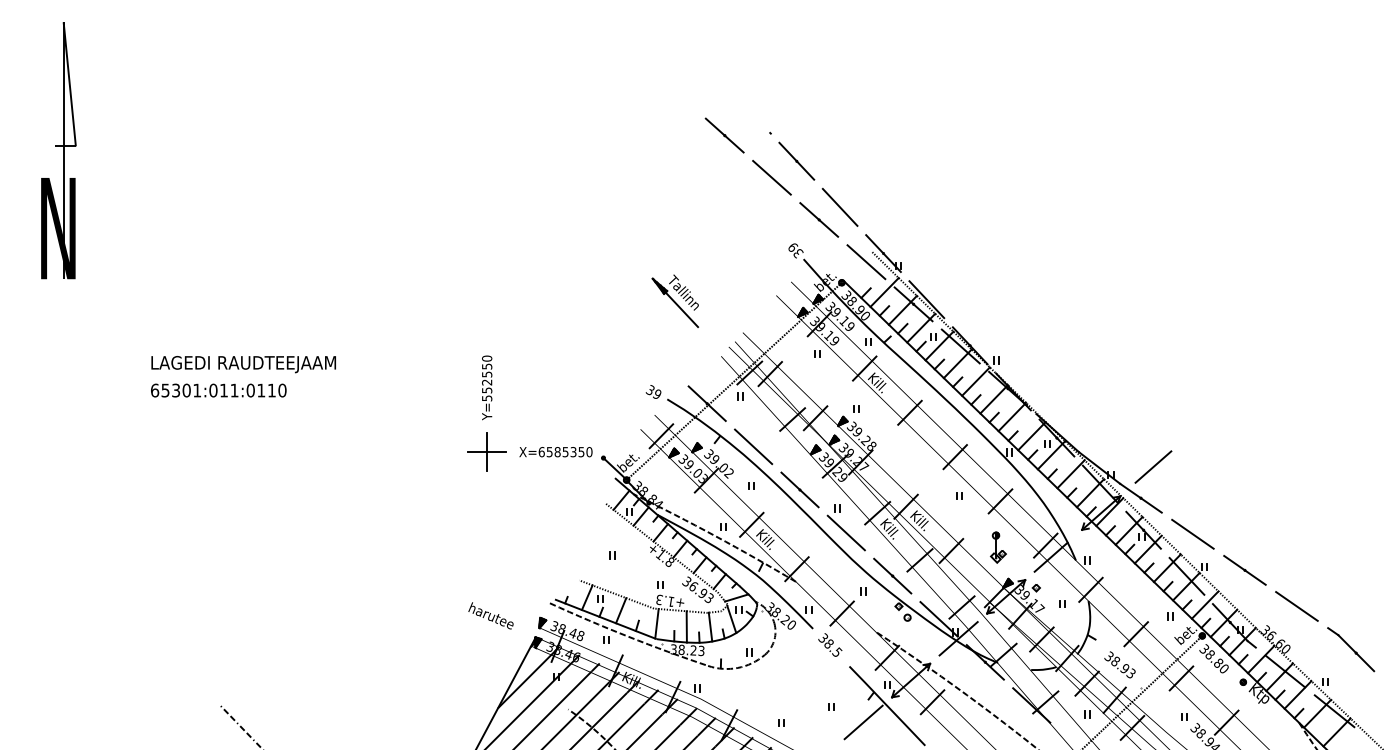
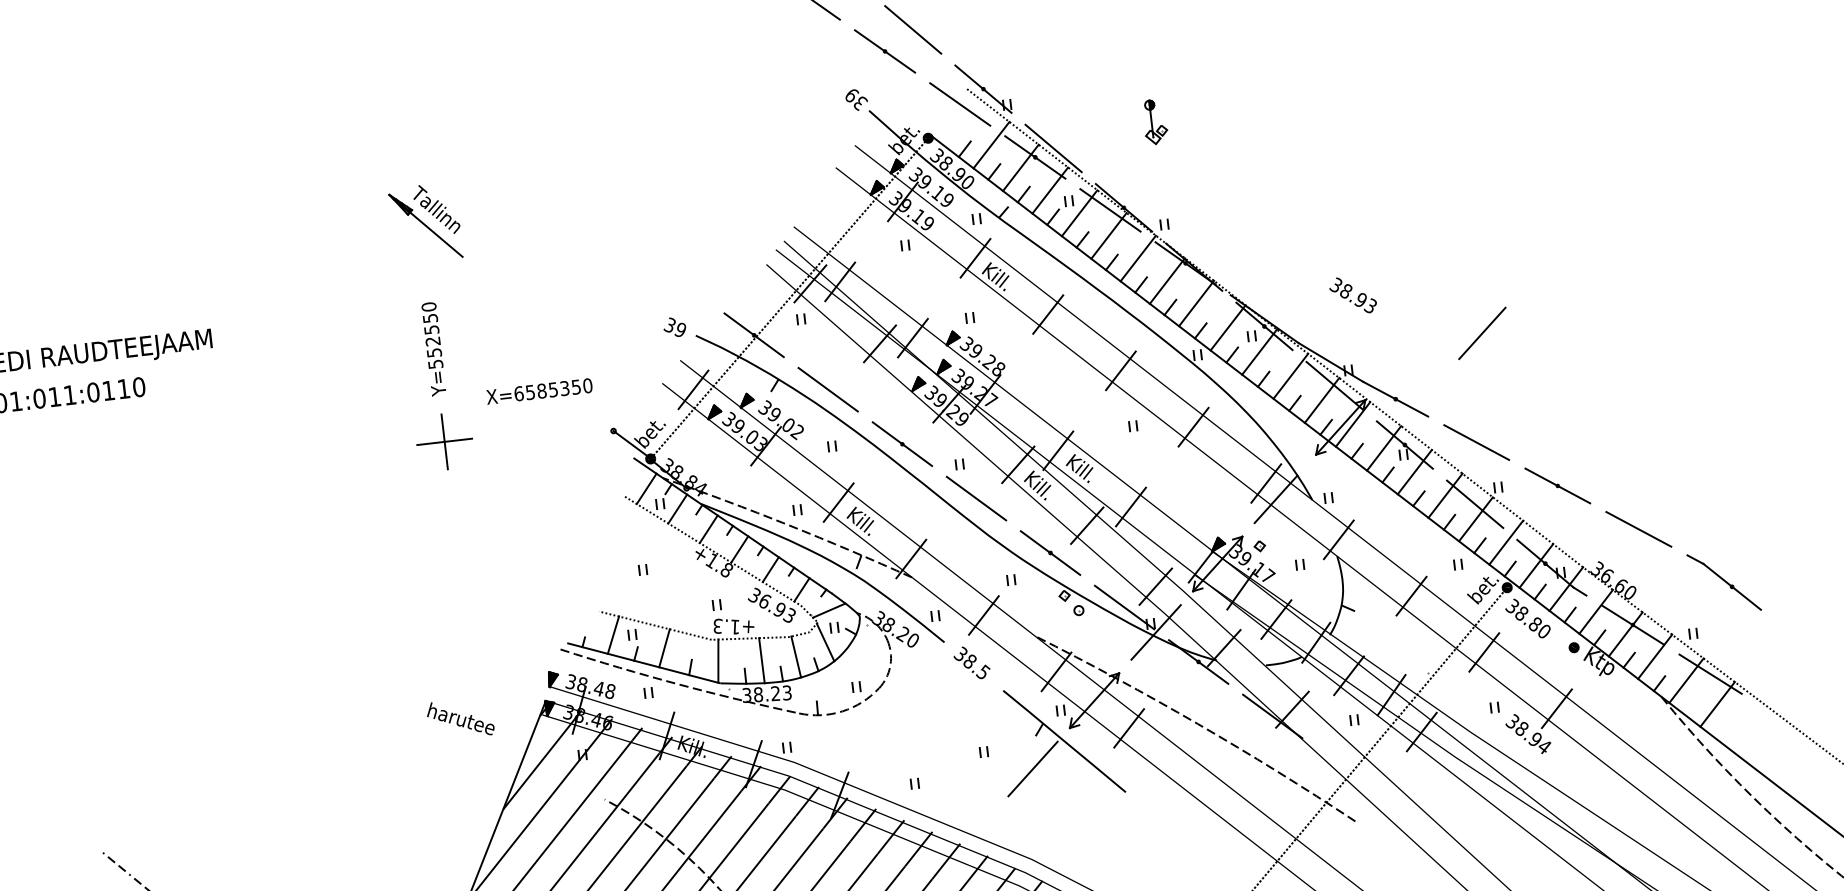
part: (675, 300) -> (425, 222), moved
text: (555, 452) -> (538, 392), moved
line: (1153, 466) -> (1482, 332), moved
part: (998, 547) -> (1155, 121), moved
text: (490, 615) -> (459, 718), moved
text: (1119, 664) -> (1352, 294), moved

